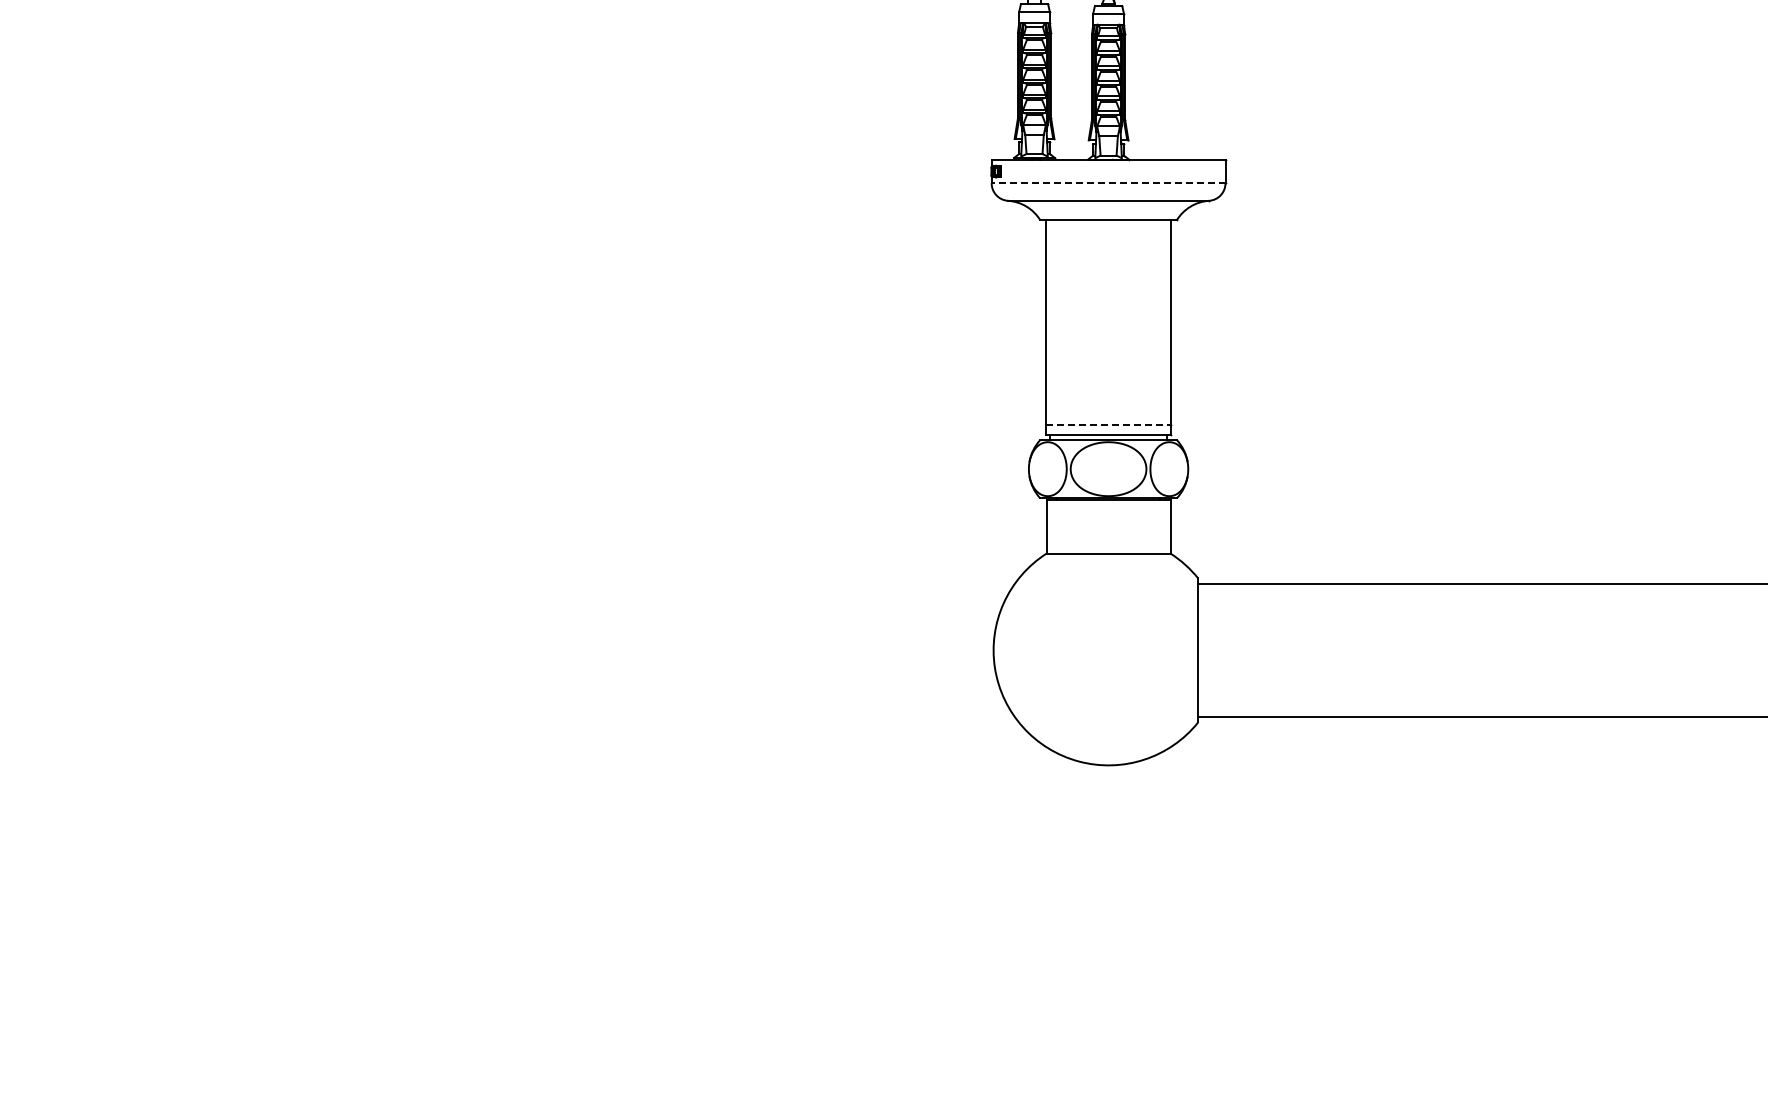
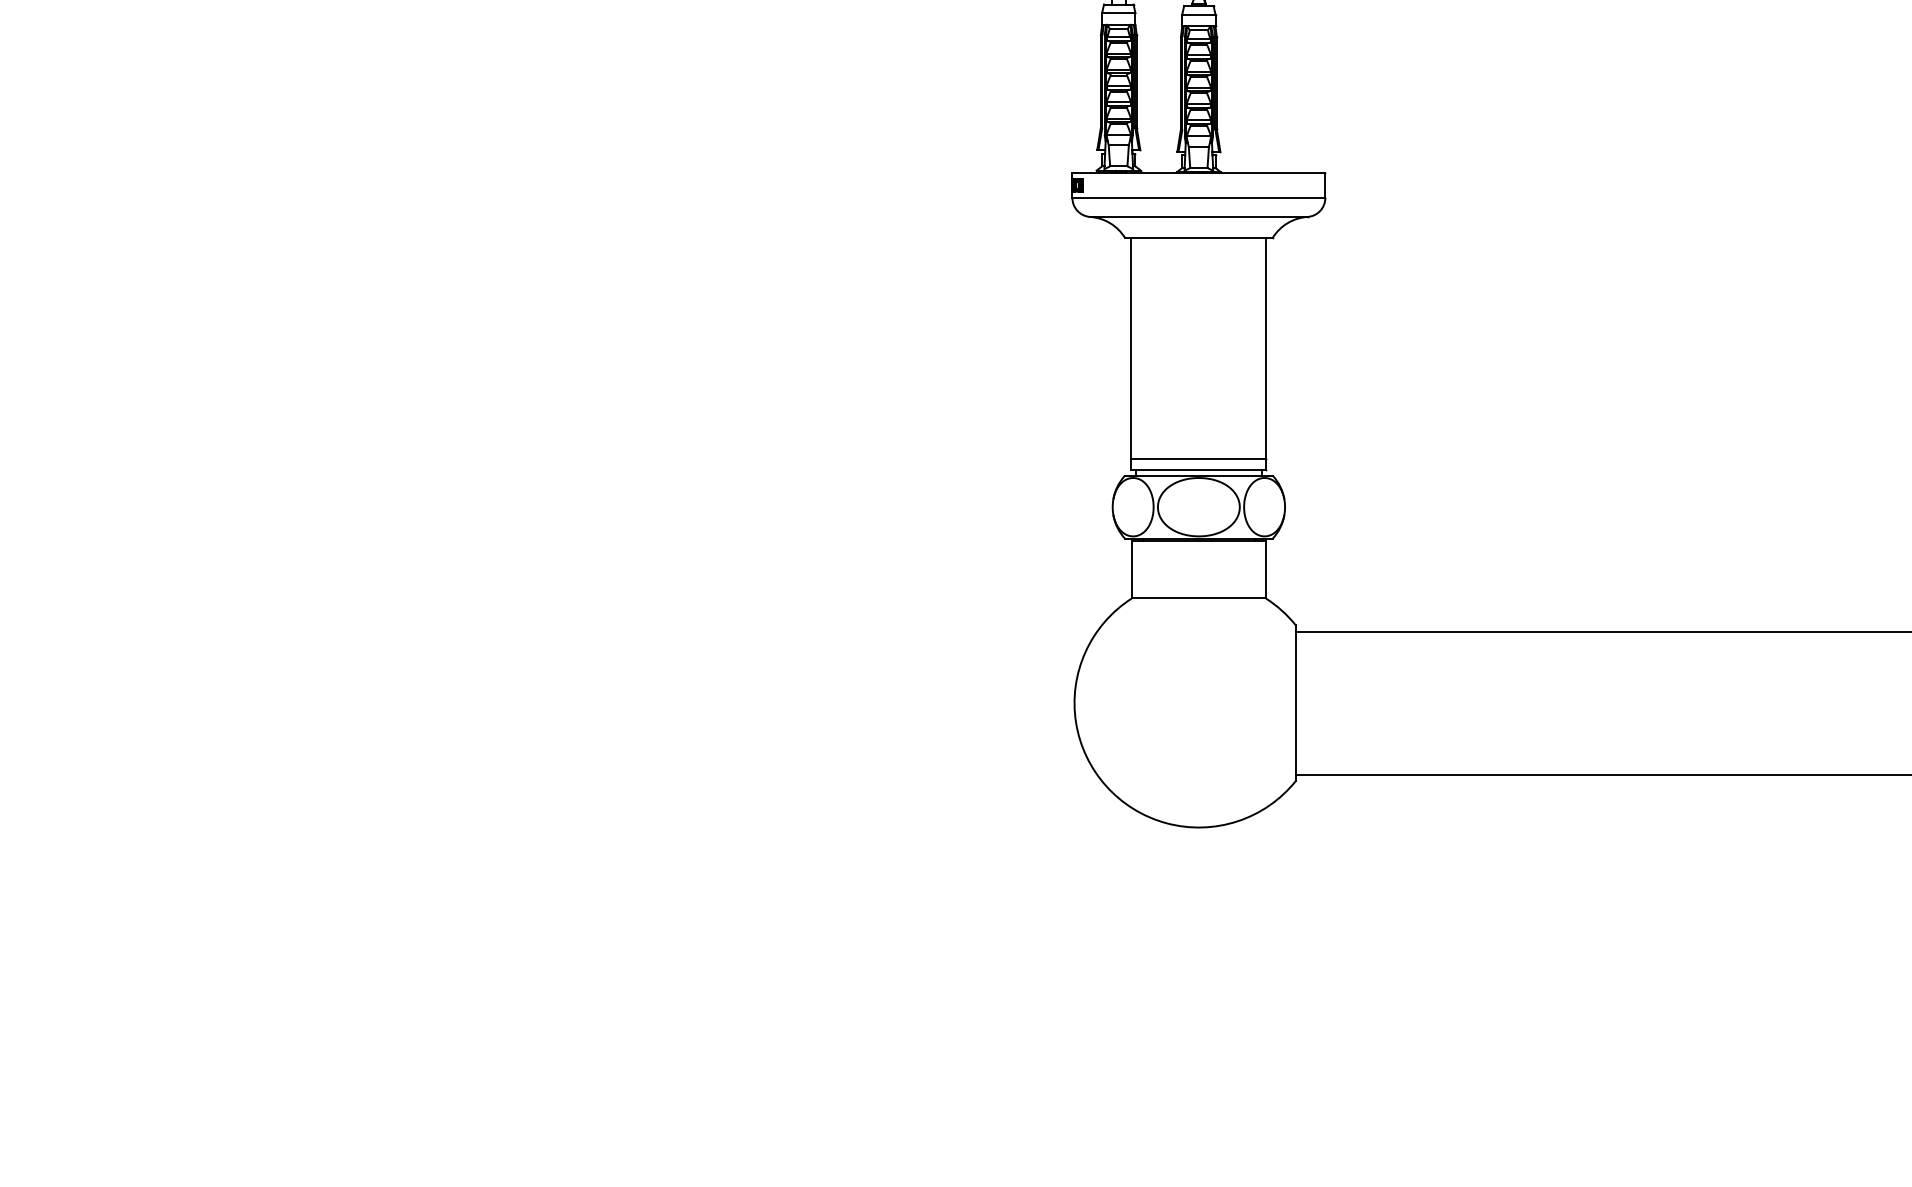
line: (1108, 183) -> (1198, 198), dashed -> solid
line: (1109, 424) -> (1199, 458), dashed -> solid

